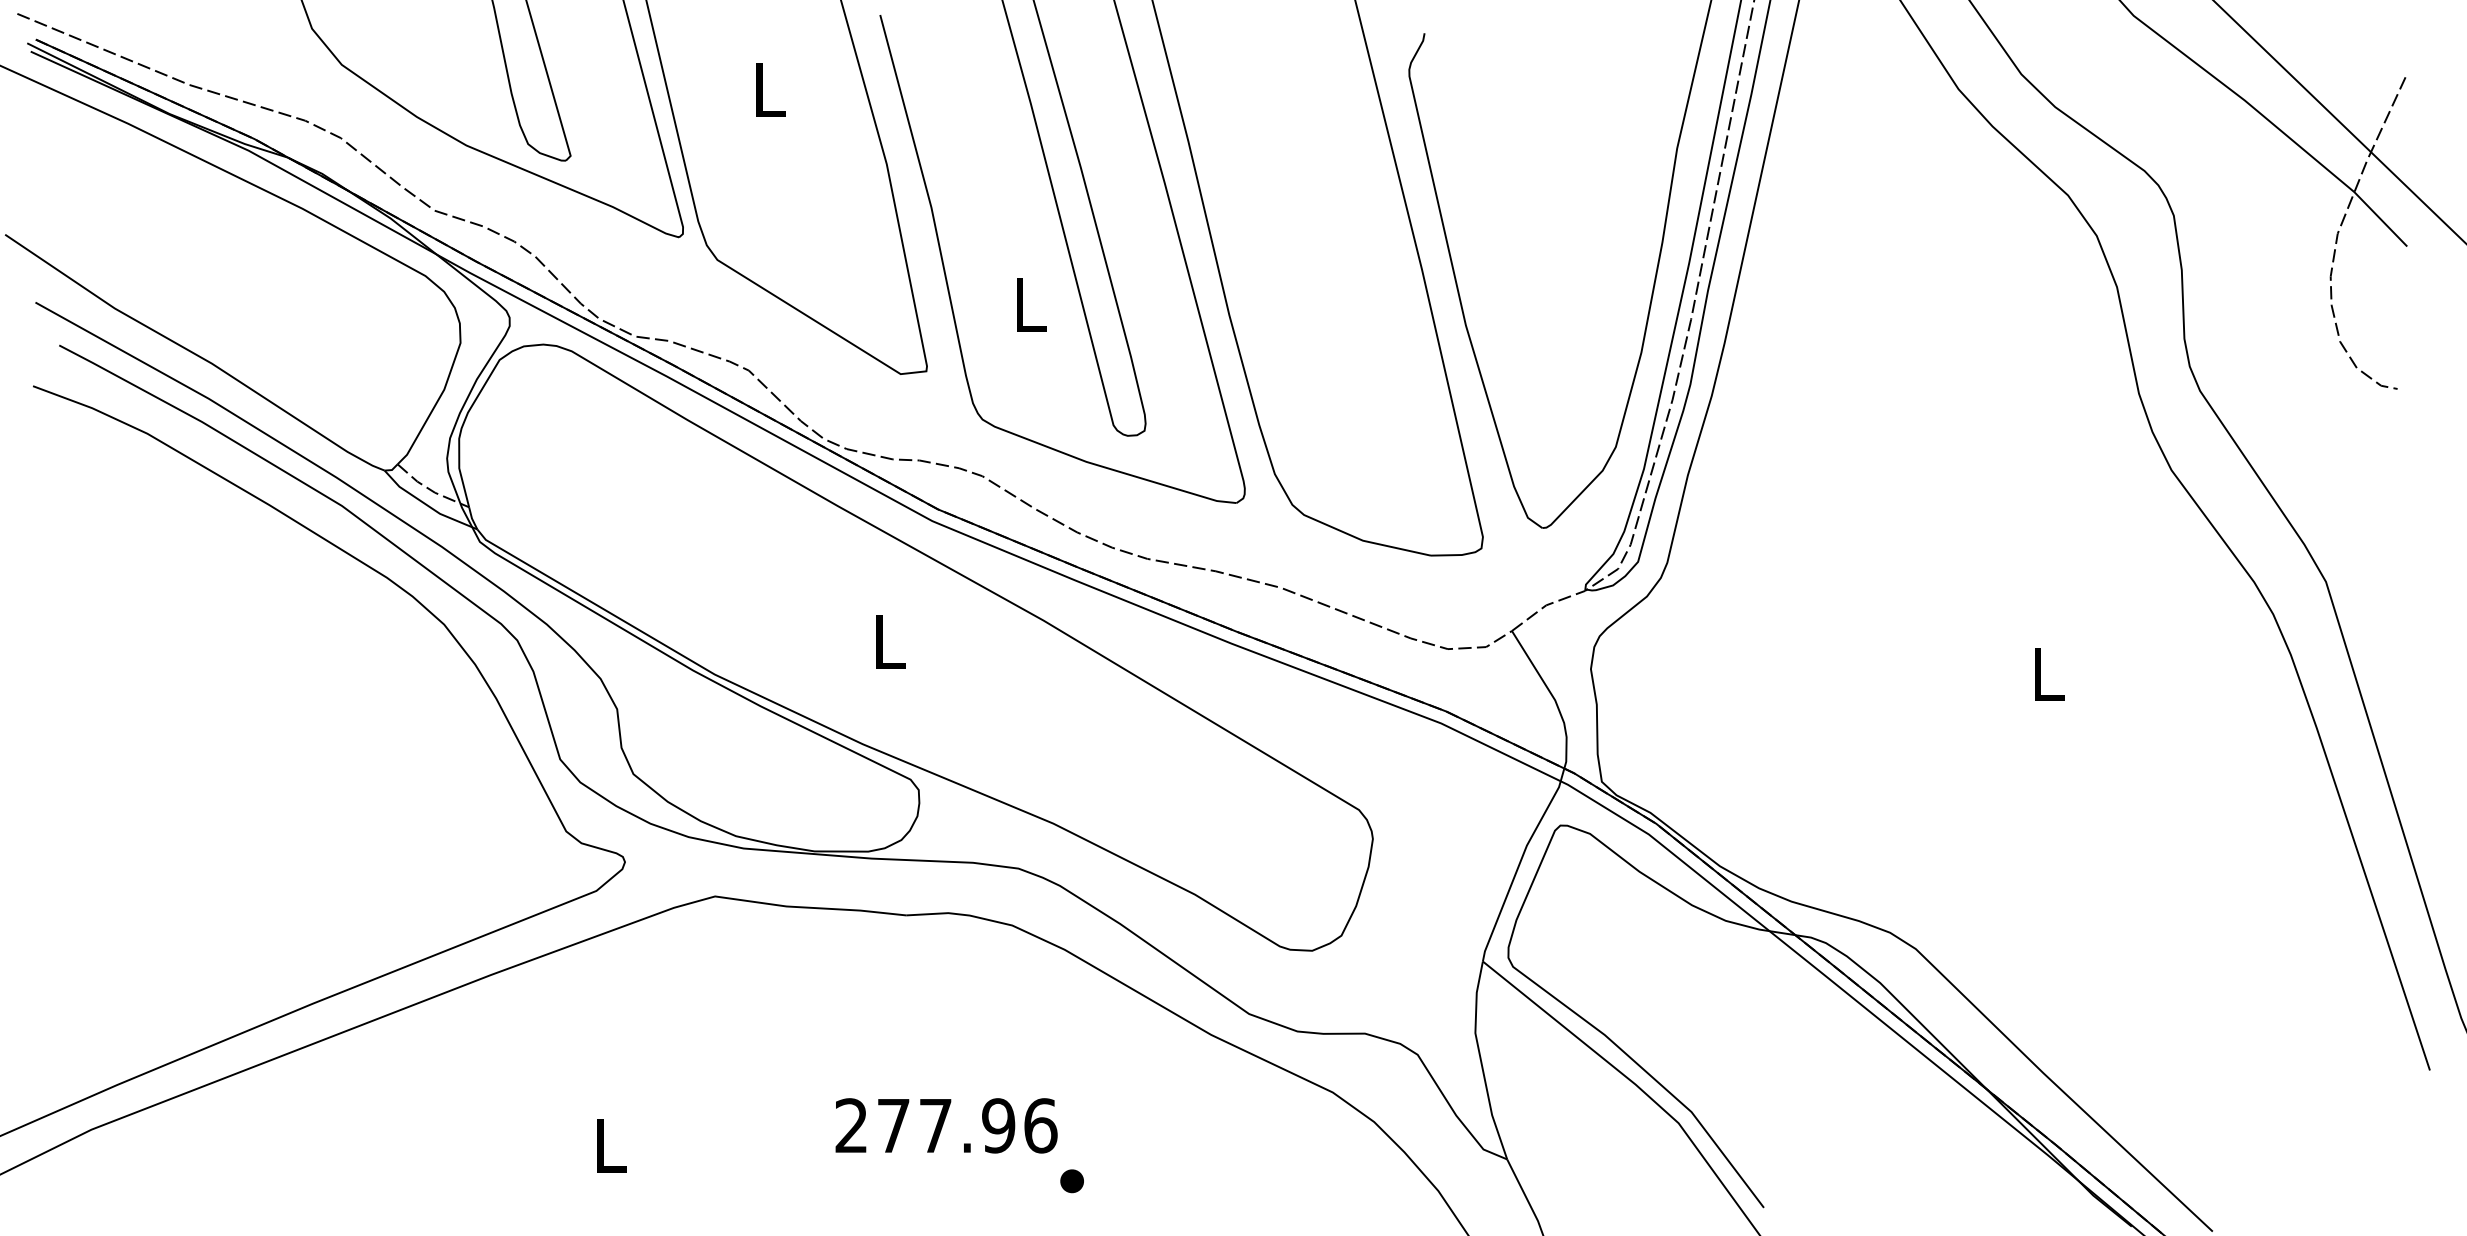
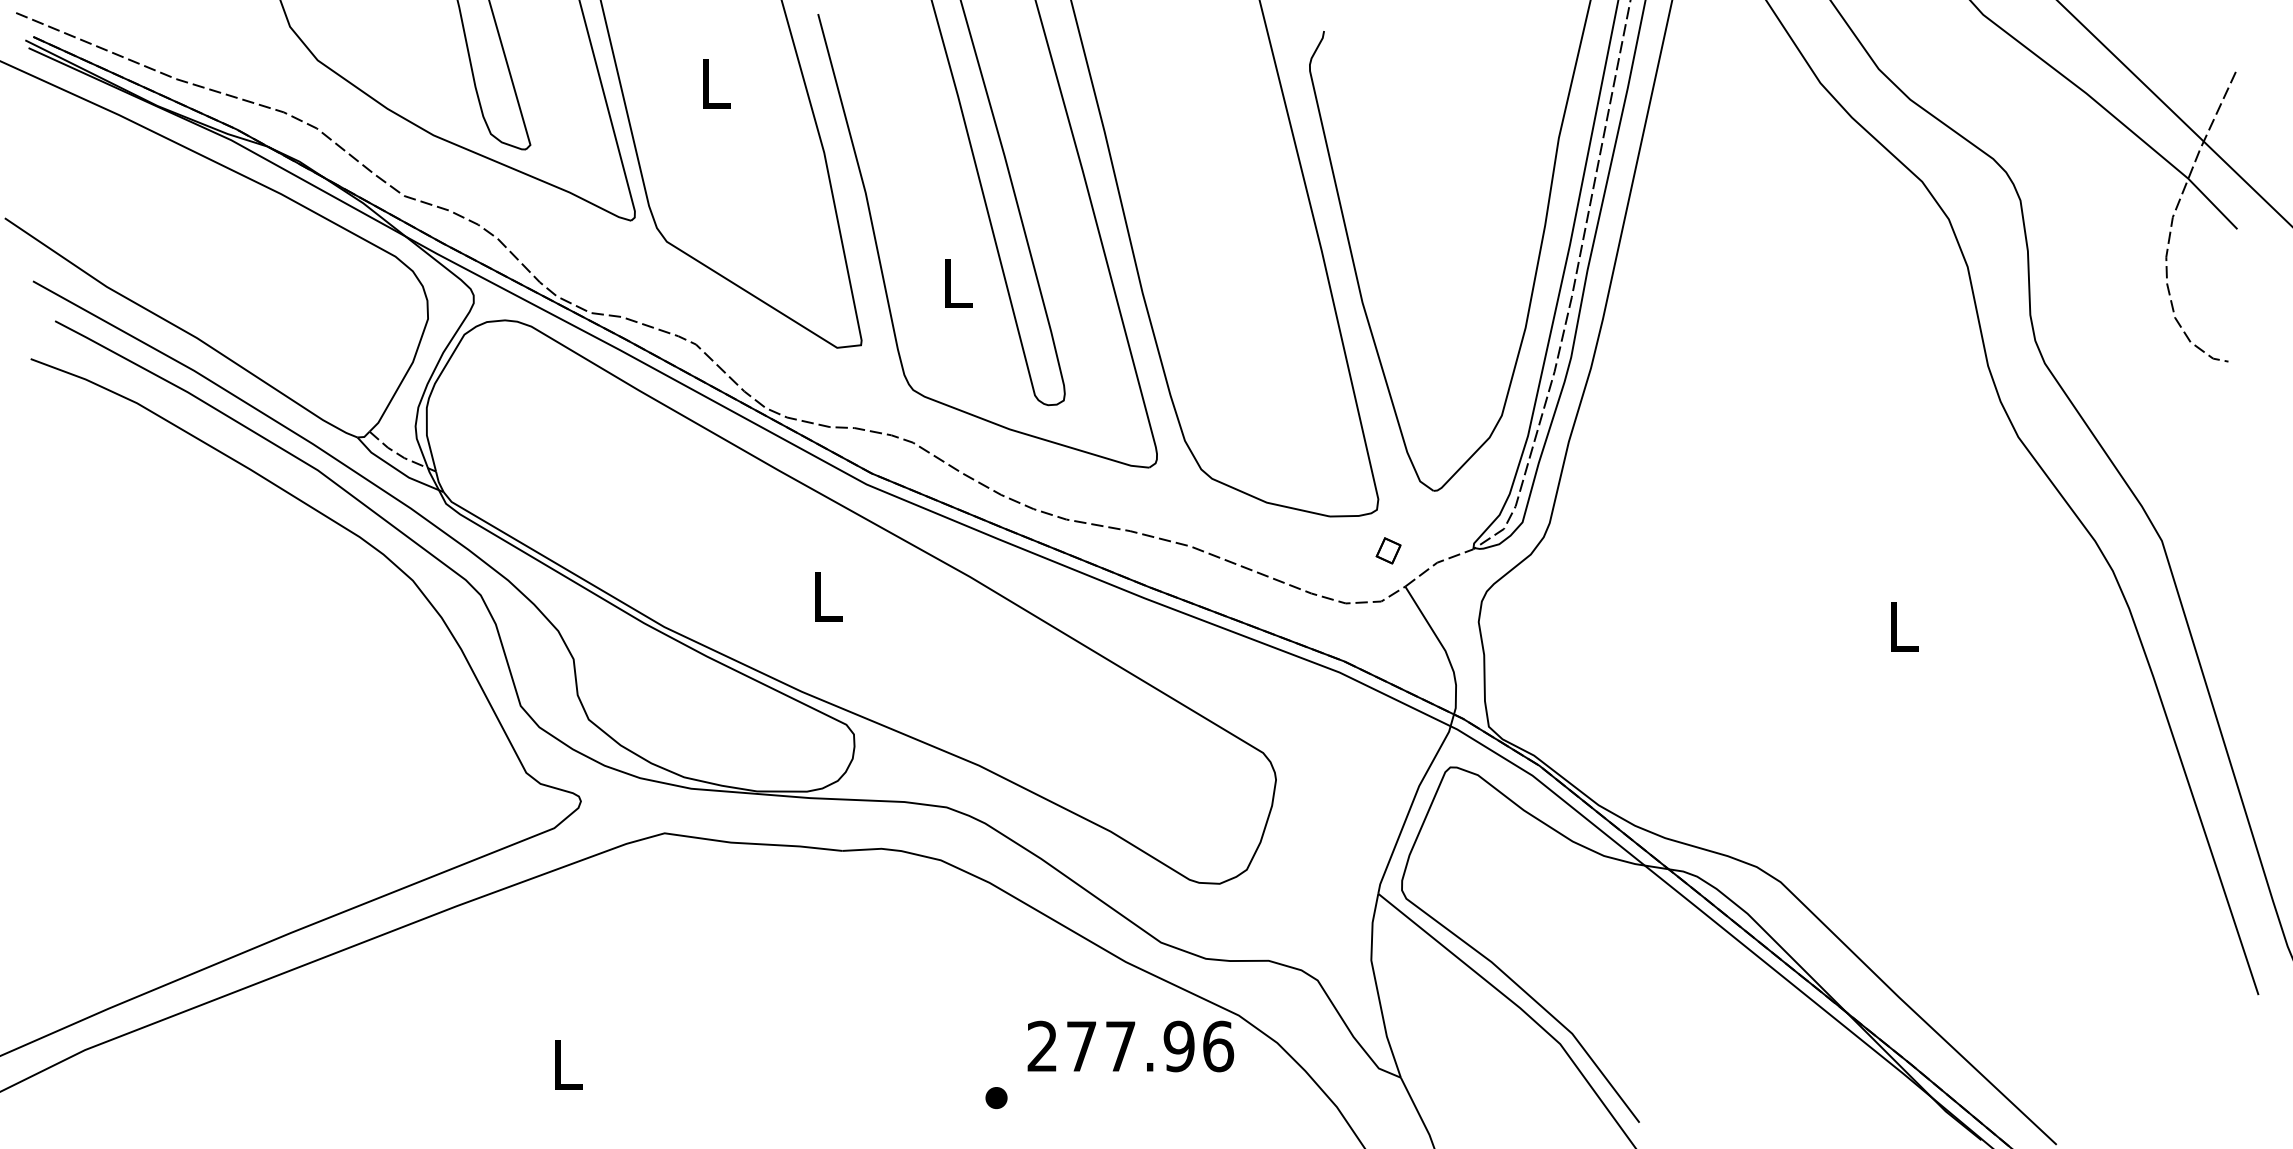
part: (1493, 592) -> (1388, 550), added
text: (946, 1125) -> (1130, 1046), moved

